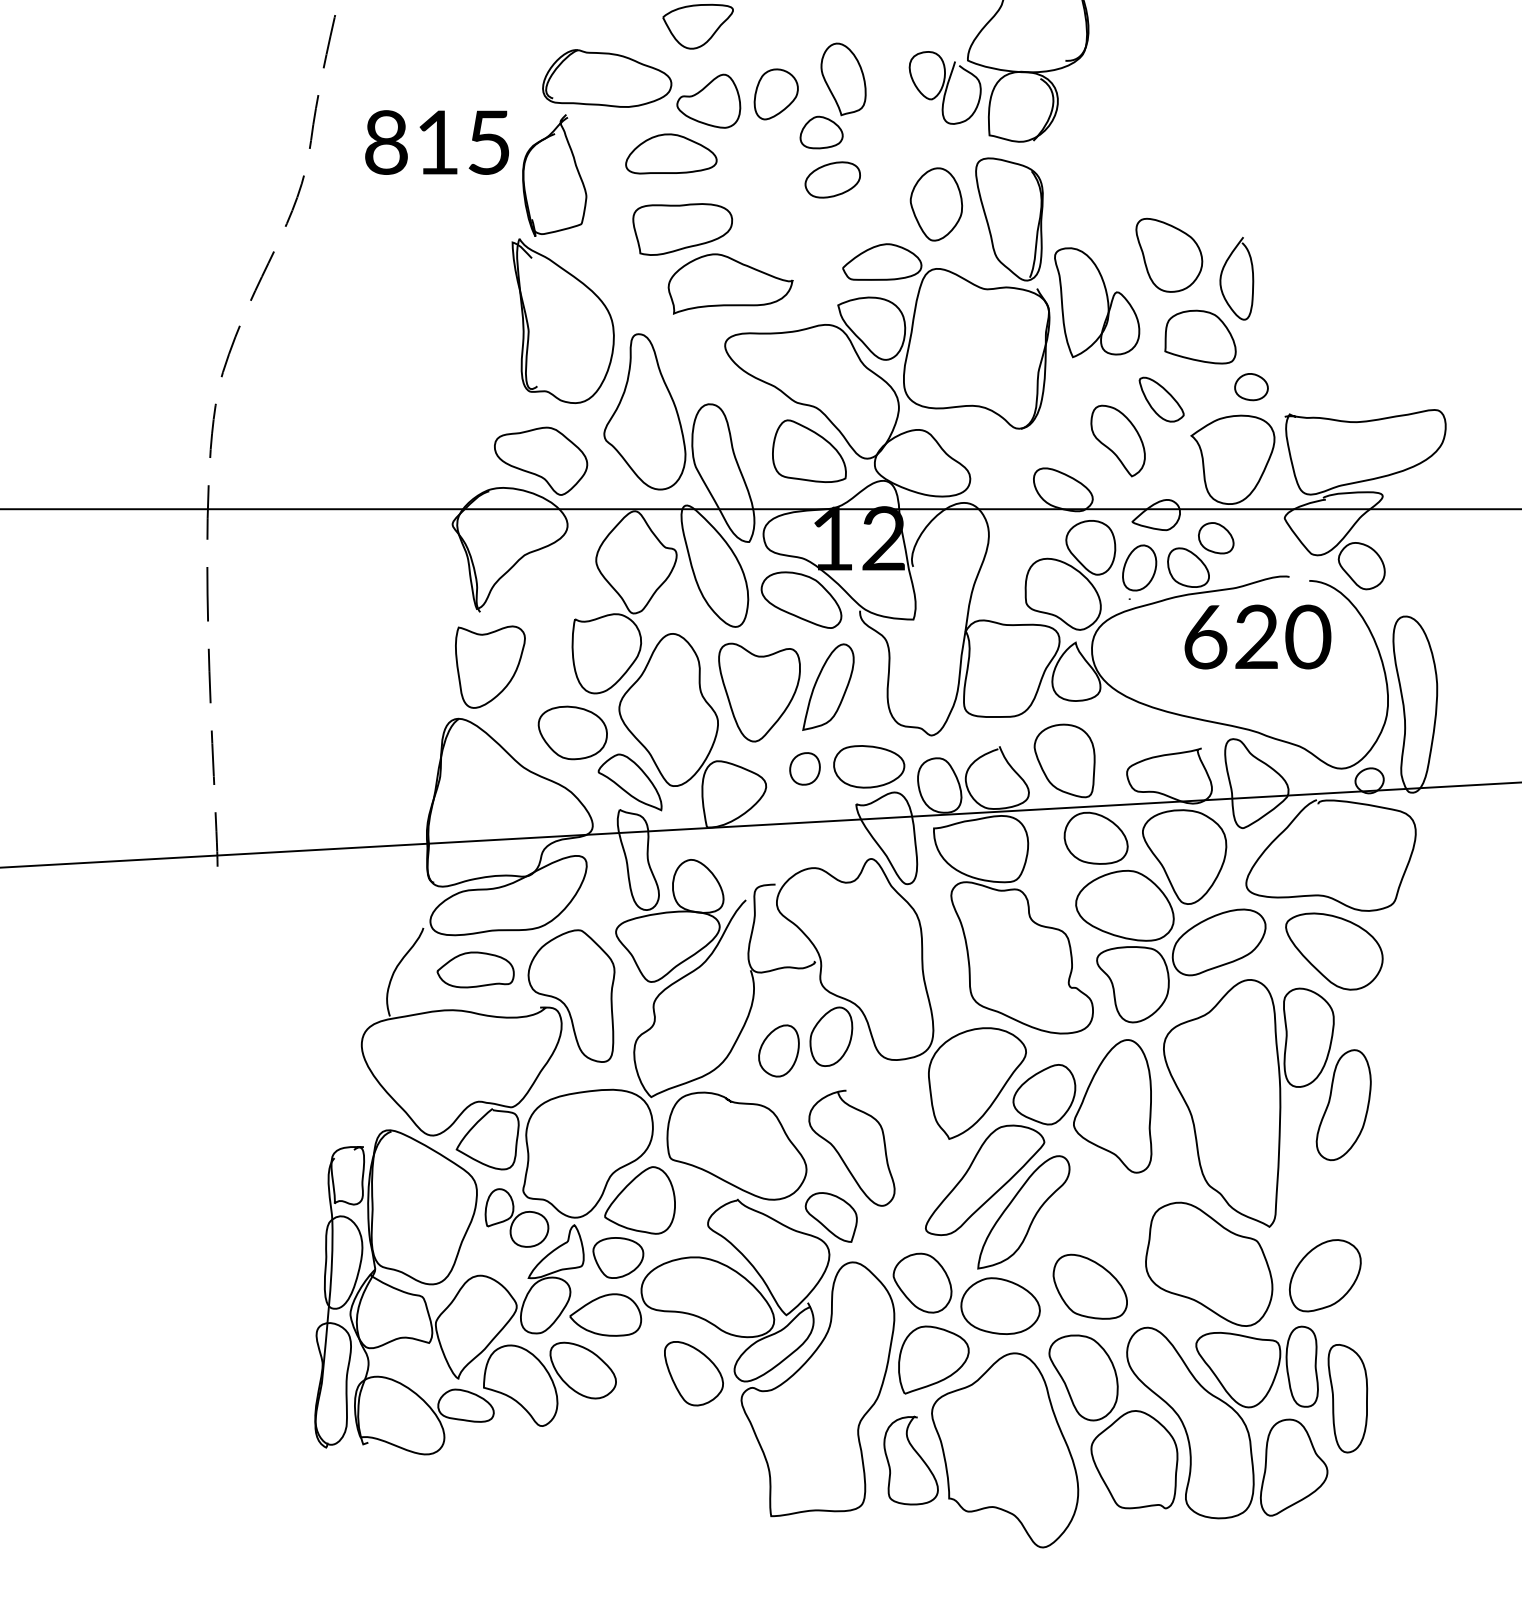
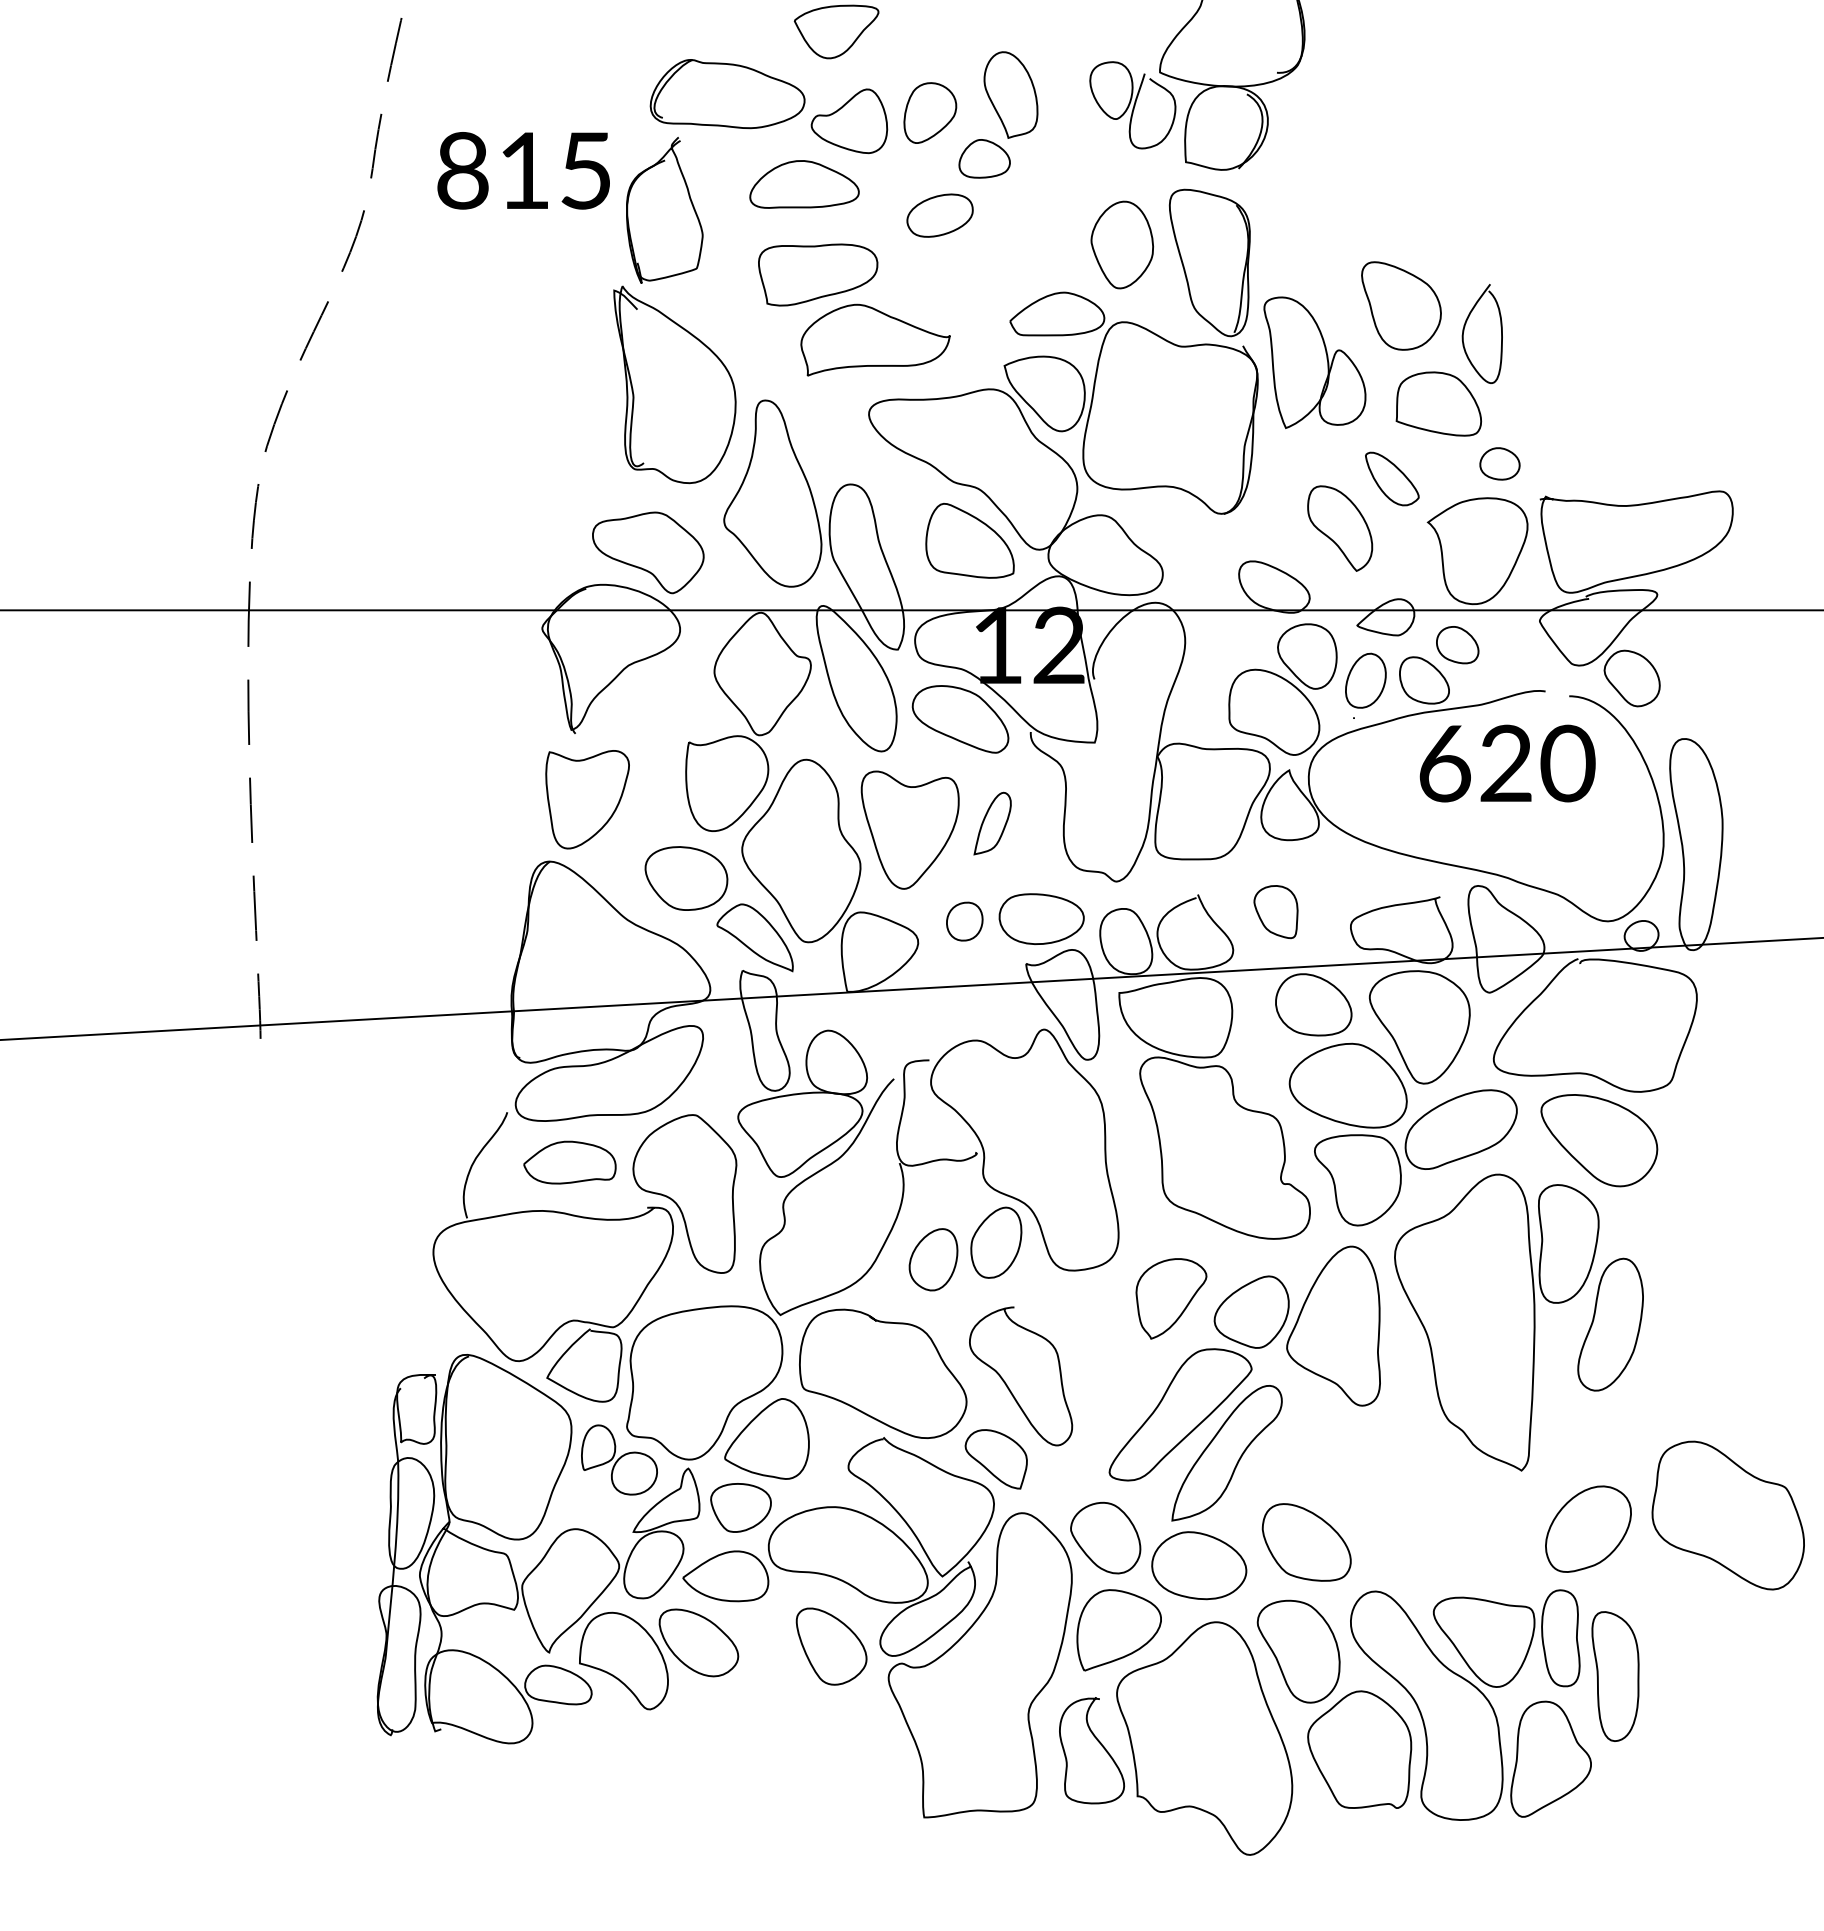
part: (832, 179) -> (939, 215), moved
part: (828, 687) -> (992, 823), size x0.6
part: (1064, 760) -> (1275, 911), size x0.6
part: (977, 1083) -> (1171, 1298), size x0.6
part: (1208, 1264) -> (1727, 1515), moved

